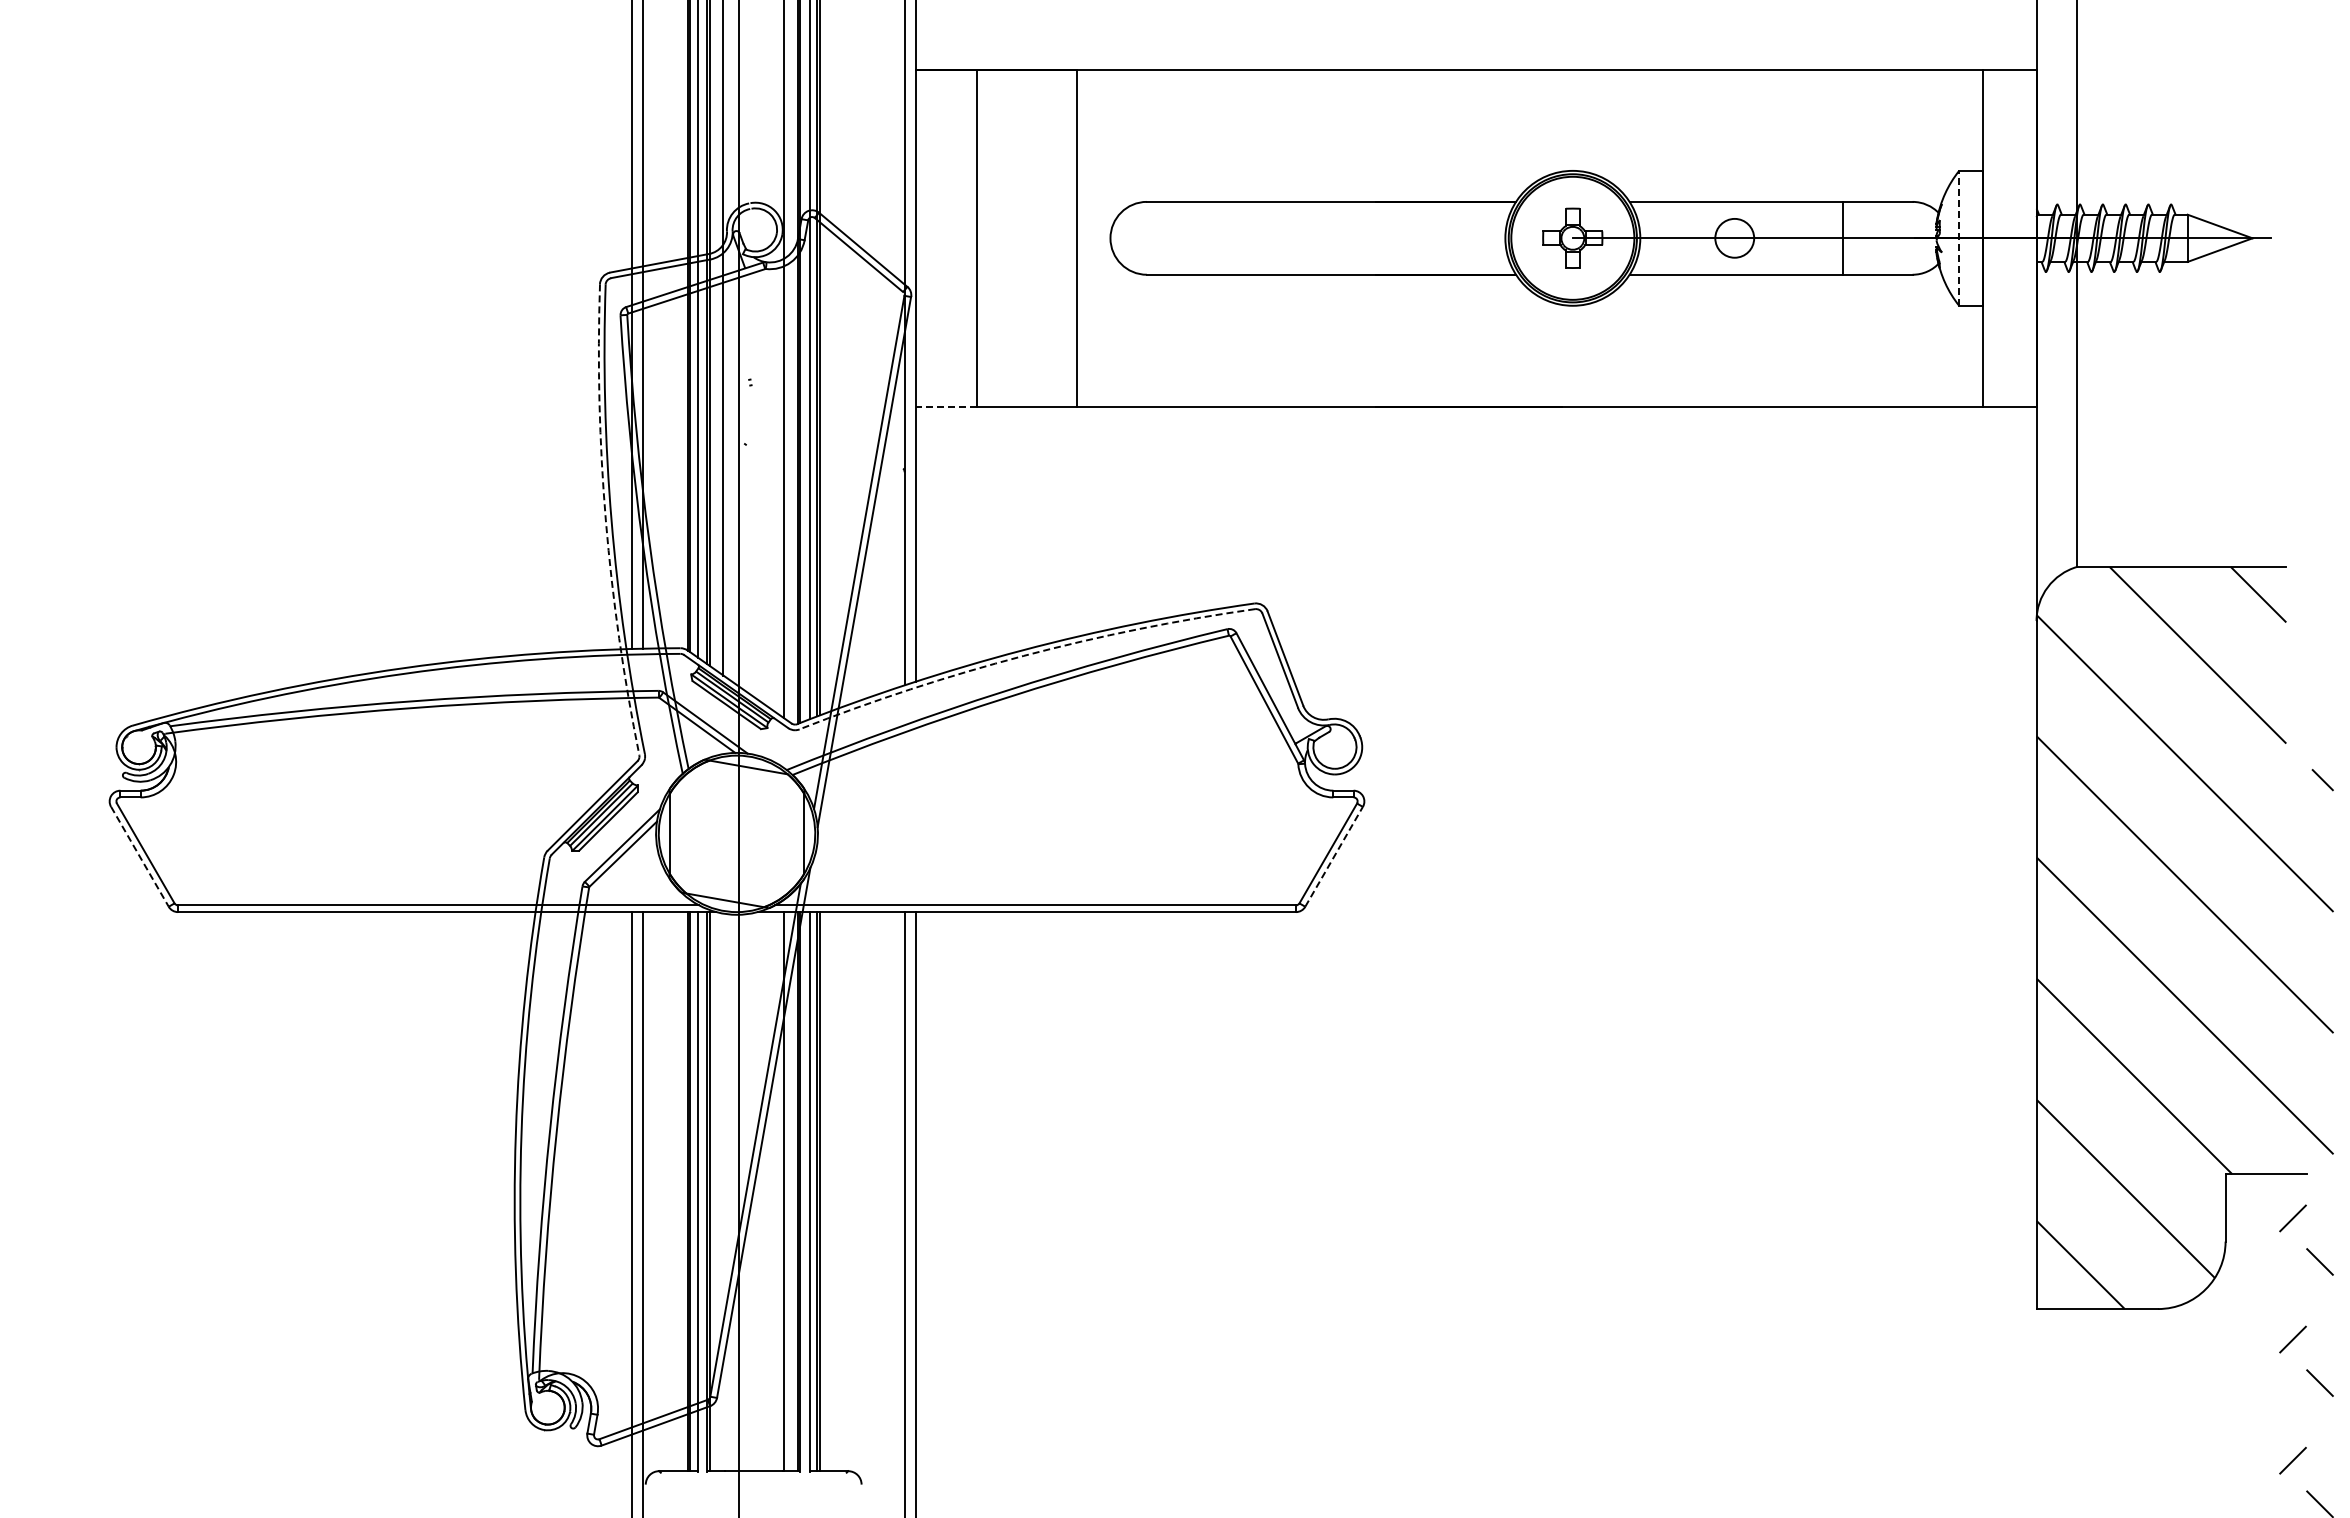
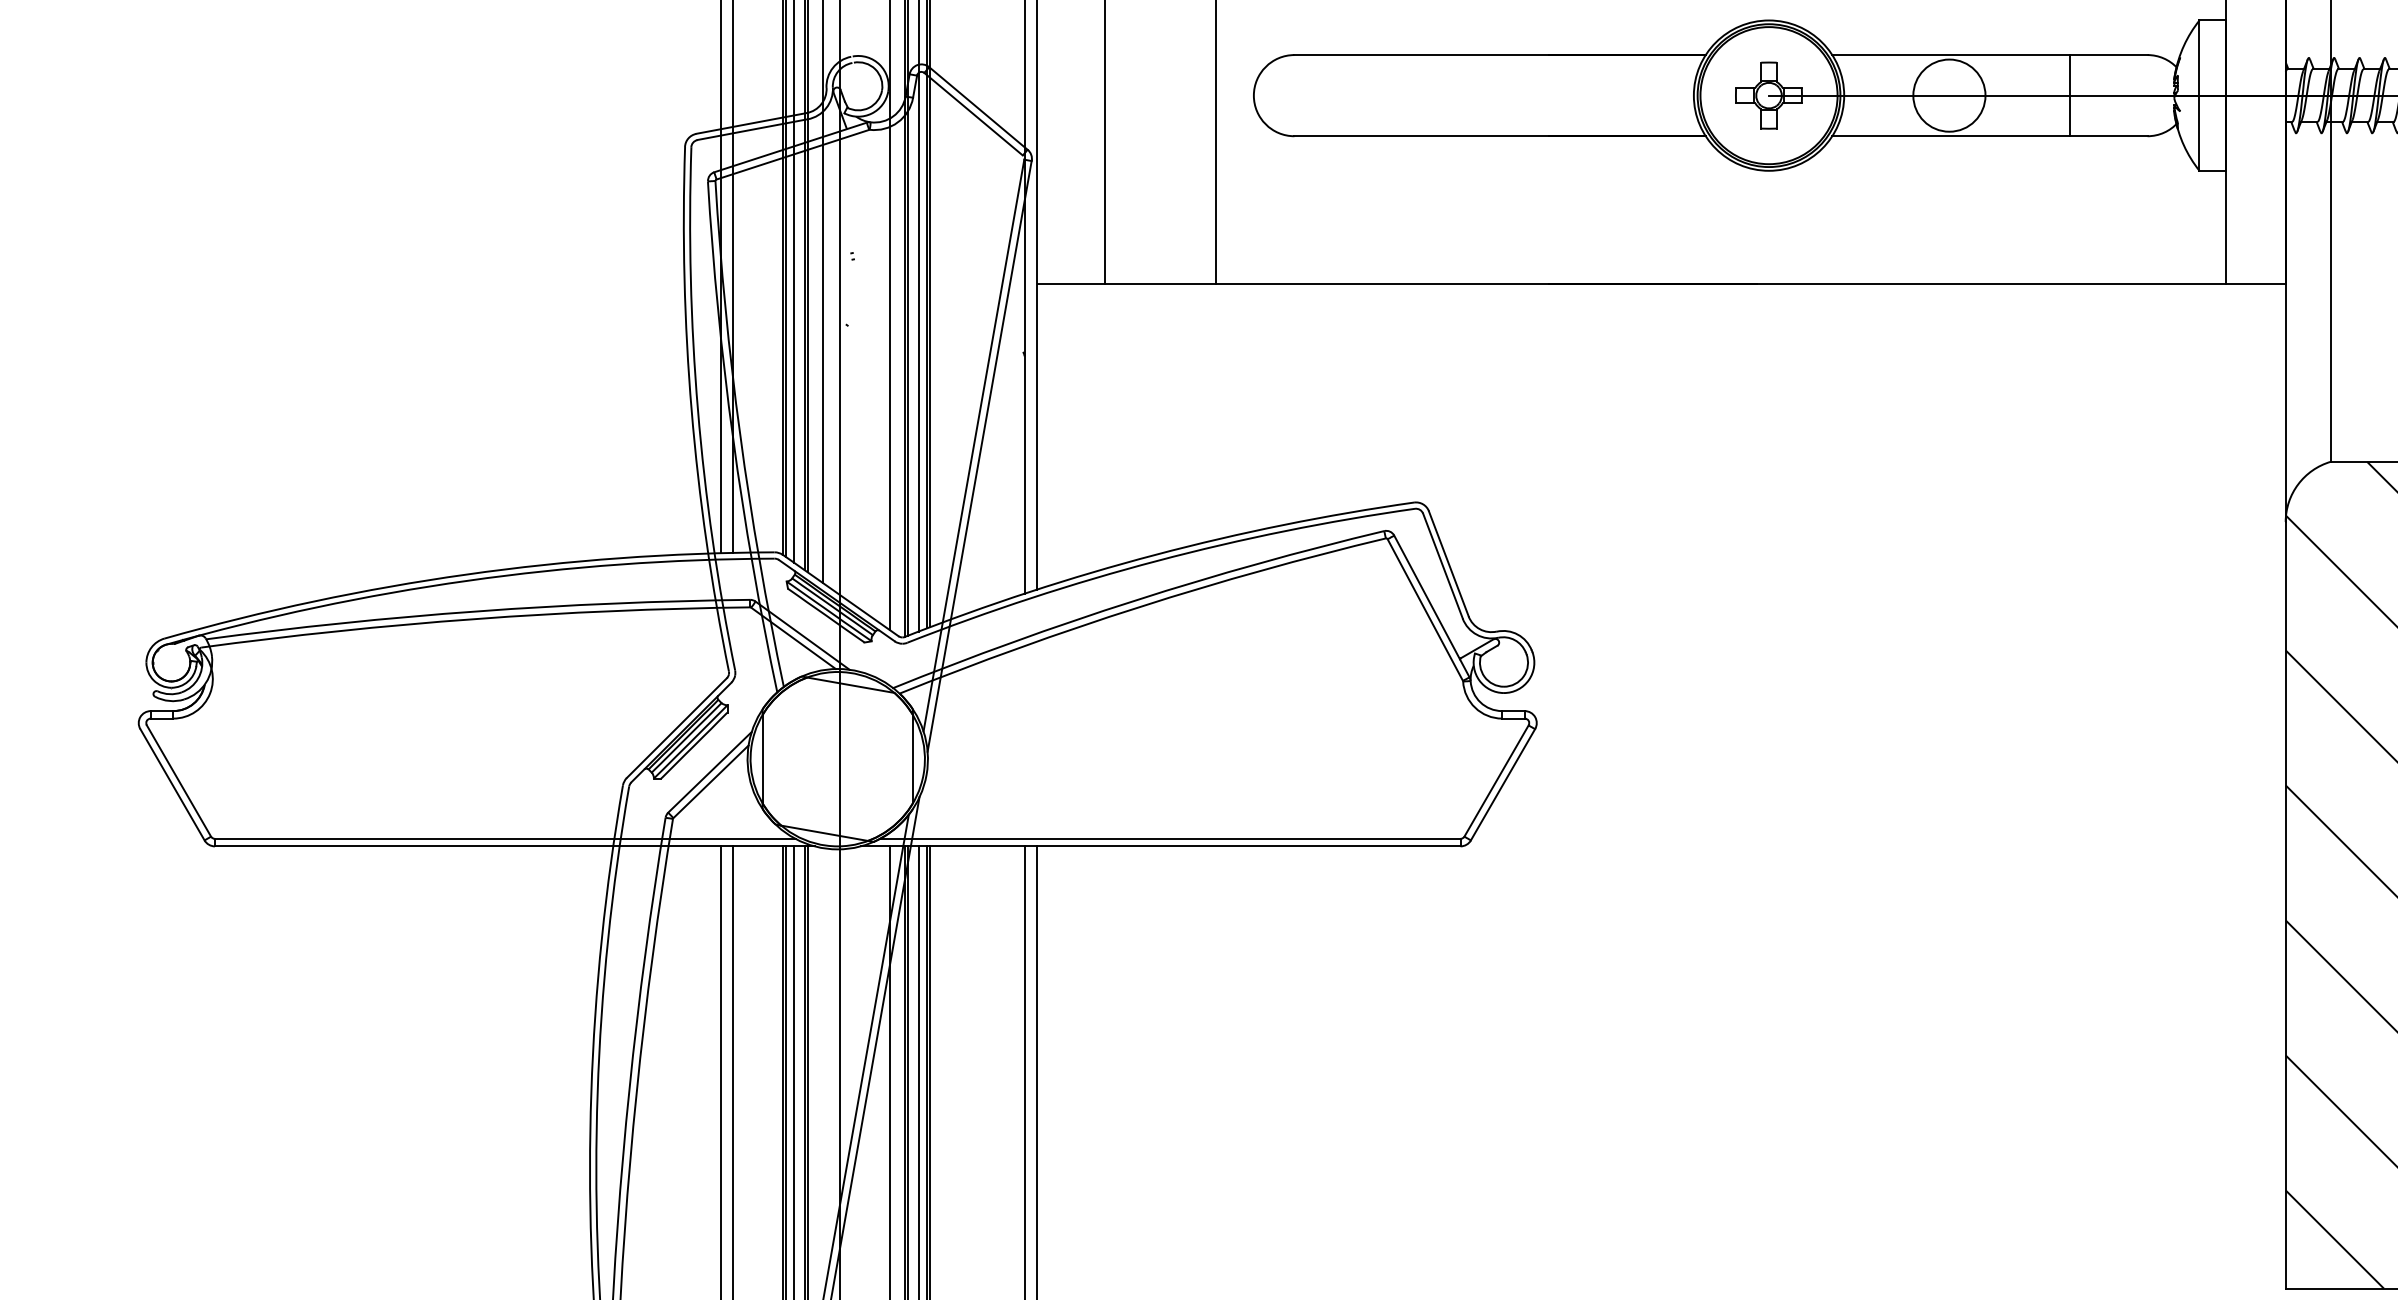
circle: (1734, 237) -> (1949, 94), size x1.67
line: (1959, 237) -> (2199, 94), dashed -> solid
line: (946, 406) -> (1071, 283), dashed -> solid
arc: (605, 520) -> (691, 410), dashed -> solid
arc: (1023, 655) -> (1156, 560), dashed -> solid
line: (139, 856) -> (171, 784), dashed -> solid
line: (1334, 856) -> (1503, 784), dashed -> solid

